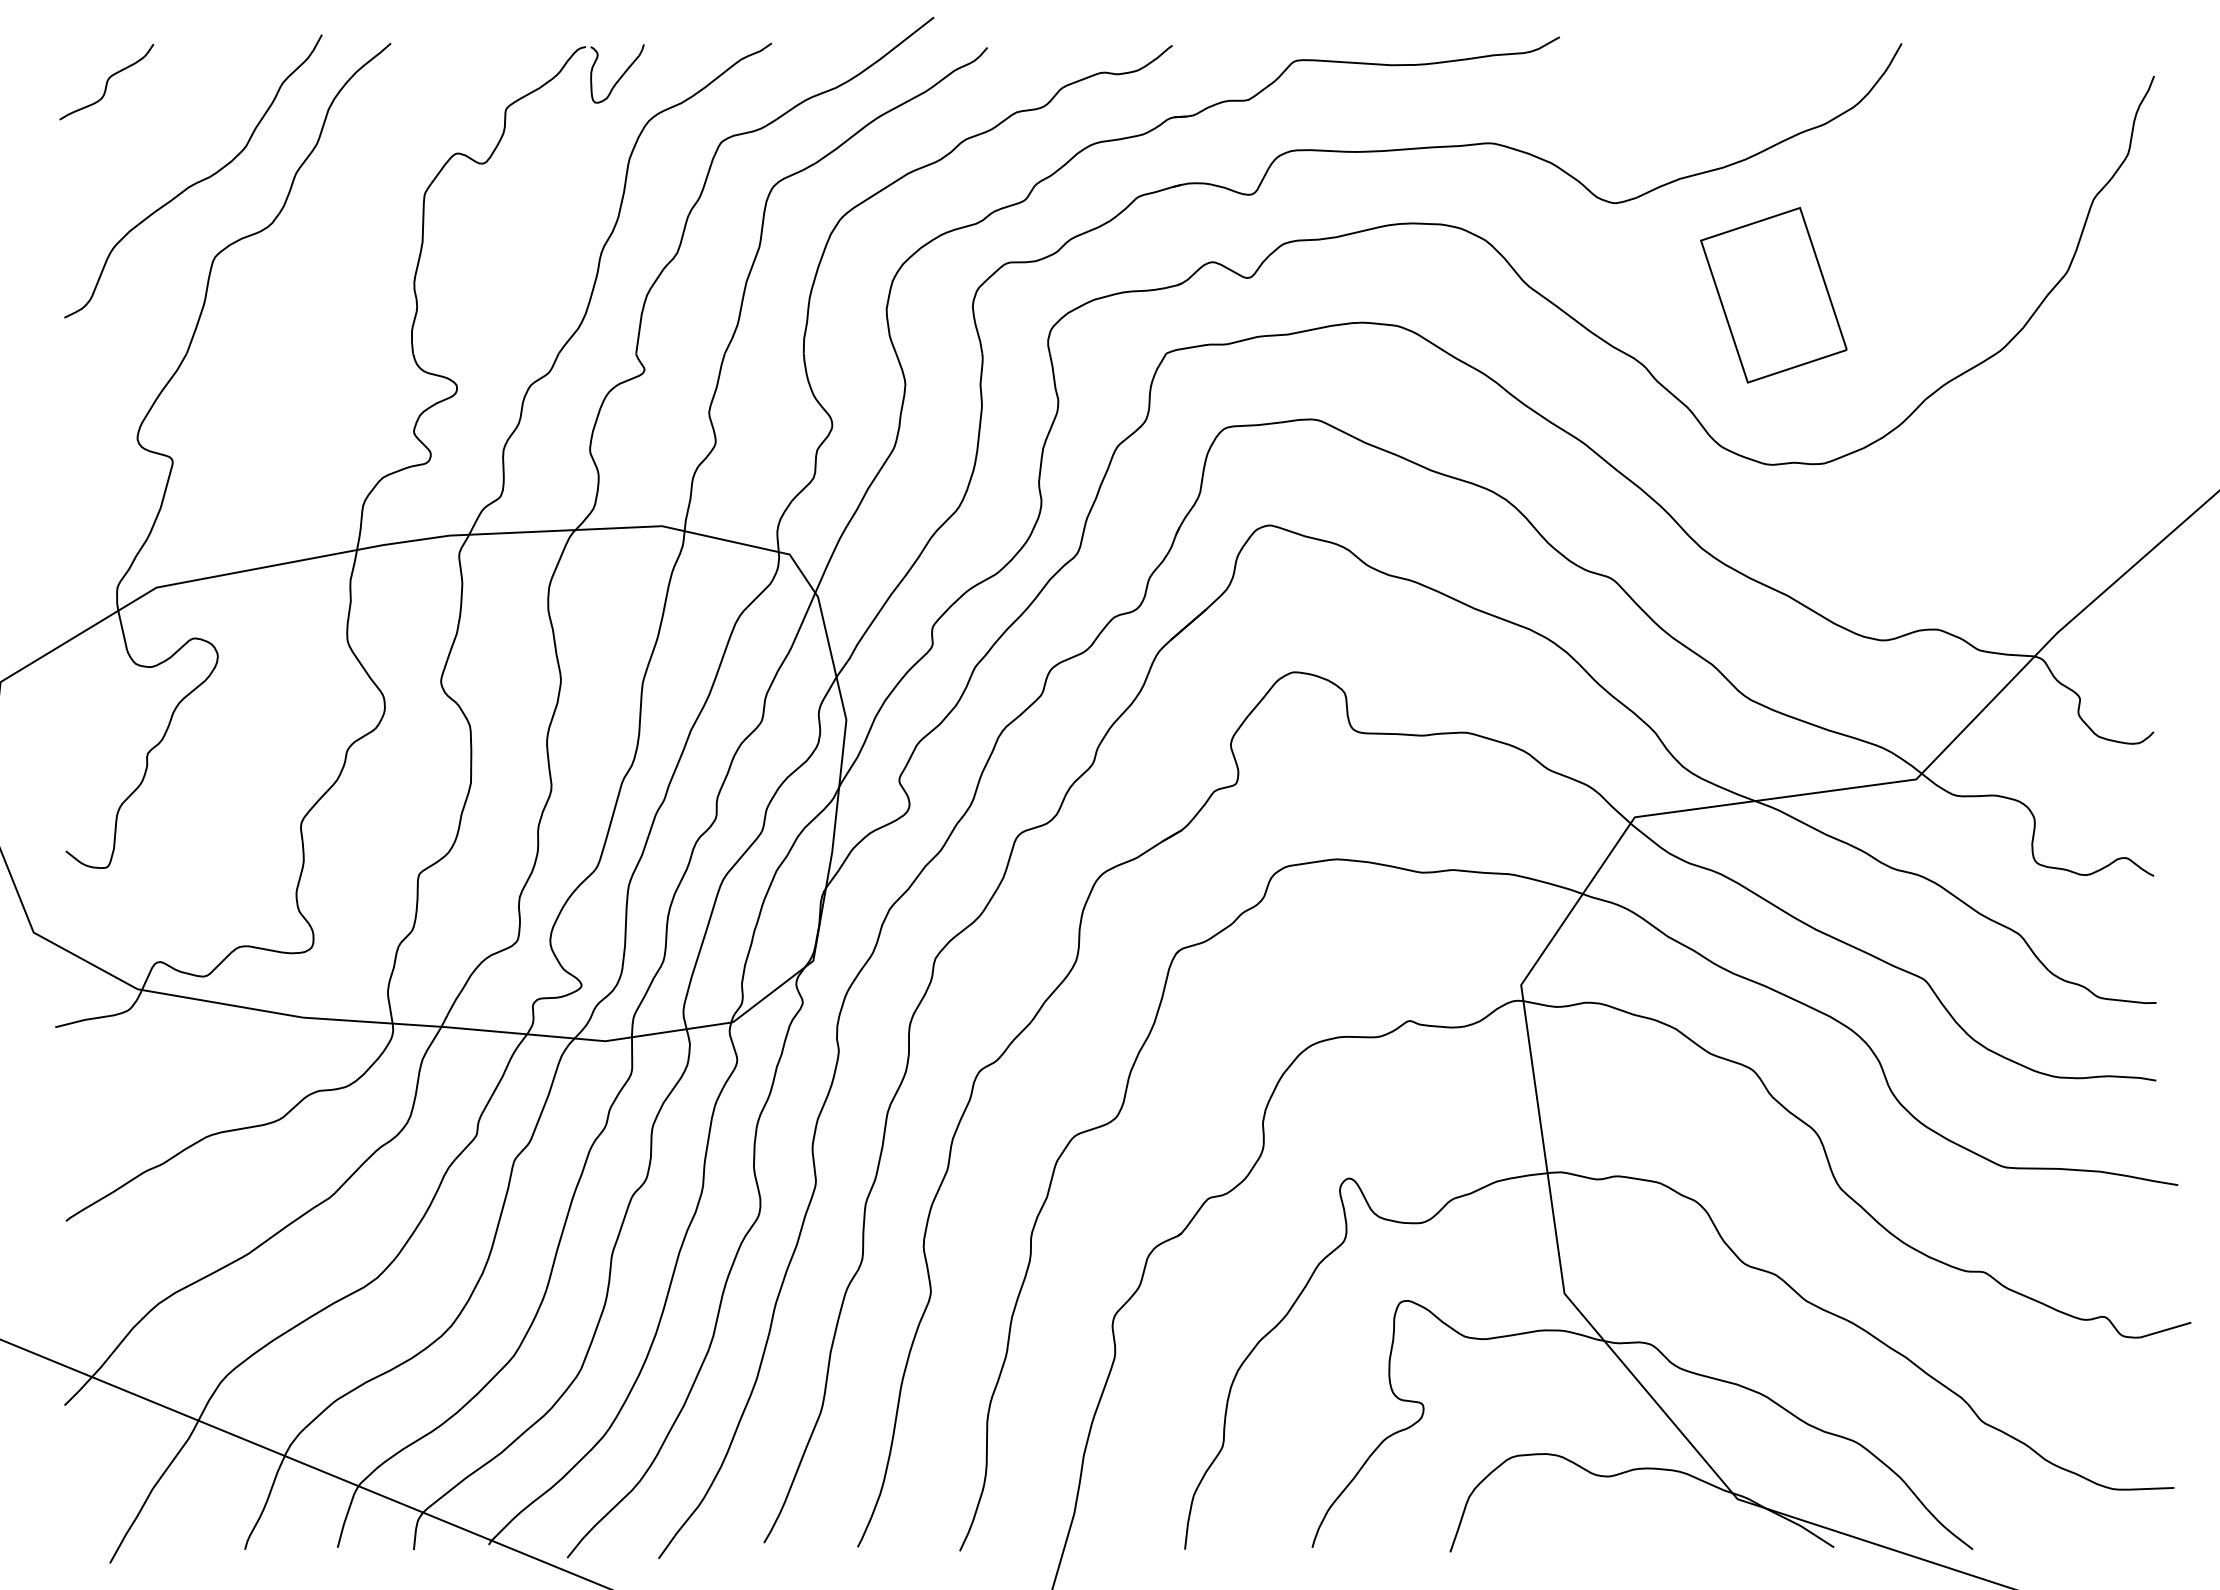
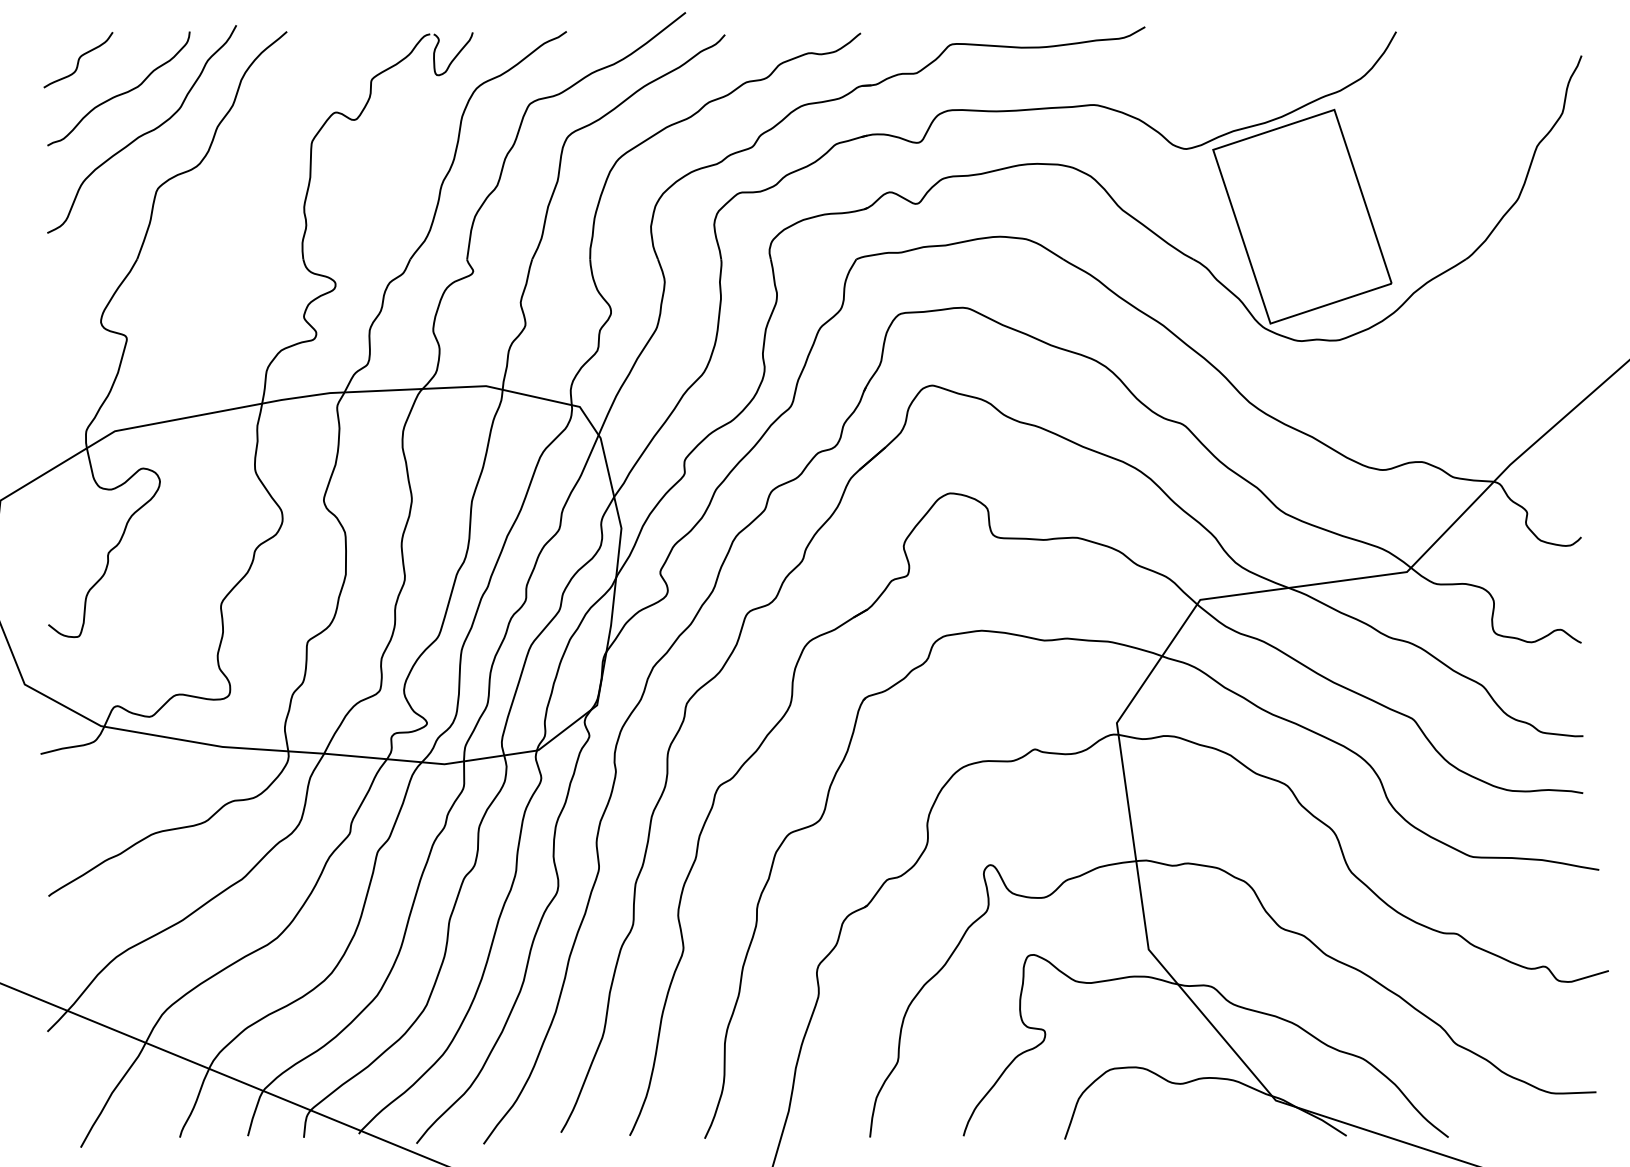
curve: (162, 128) -> (119, 94), added
part: (1773, 294) -> (1302, 216), size x1.67

